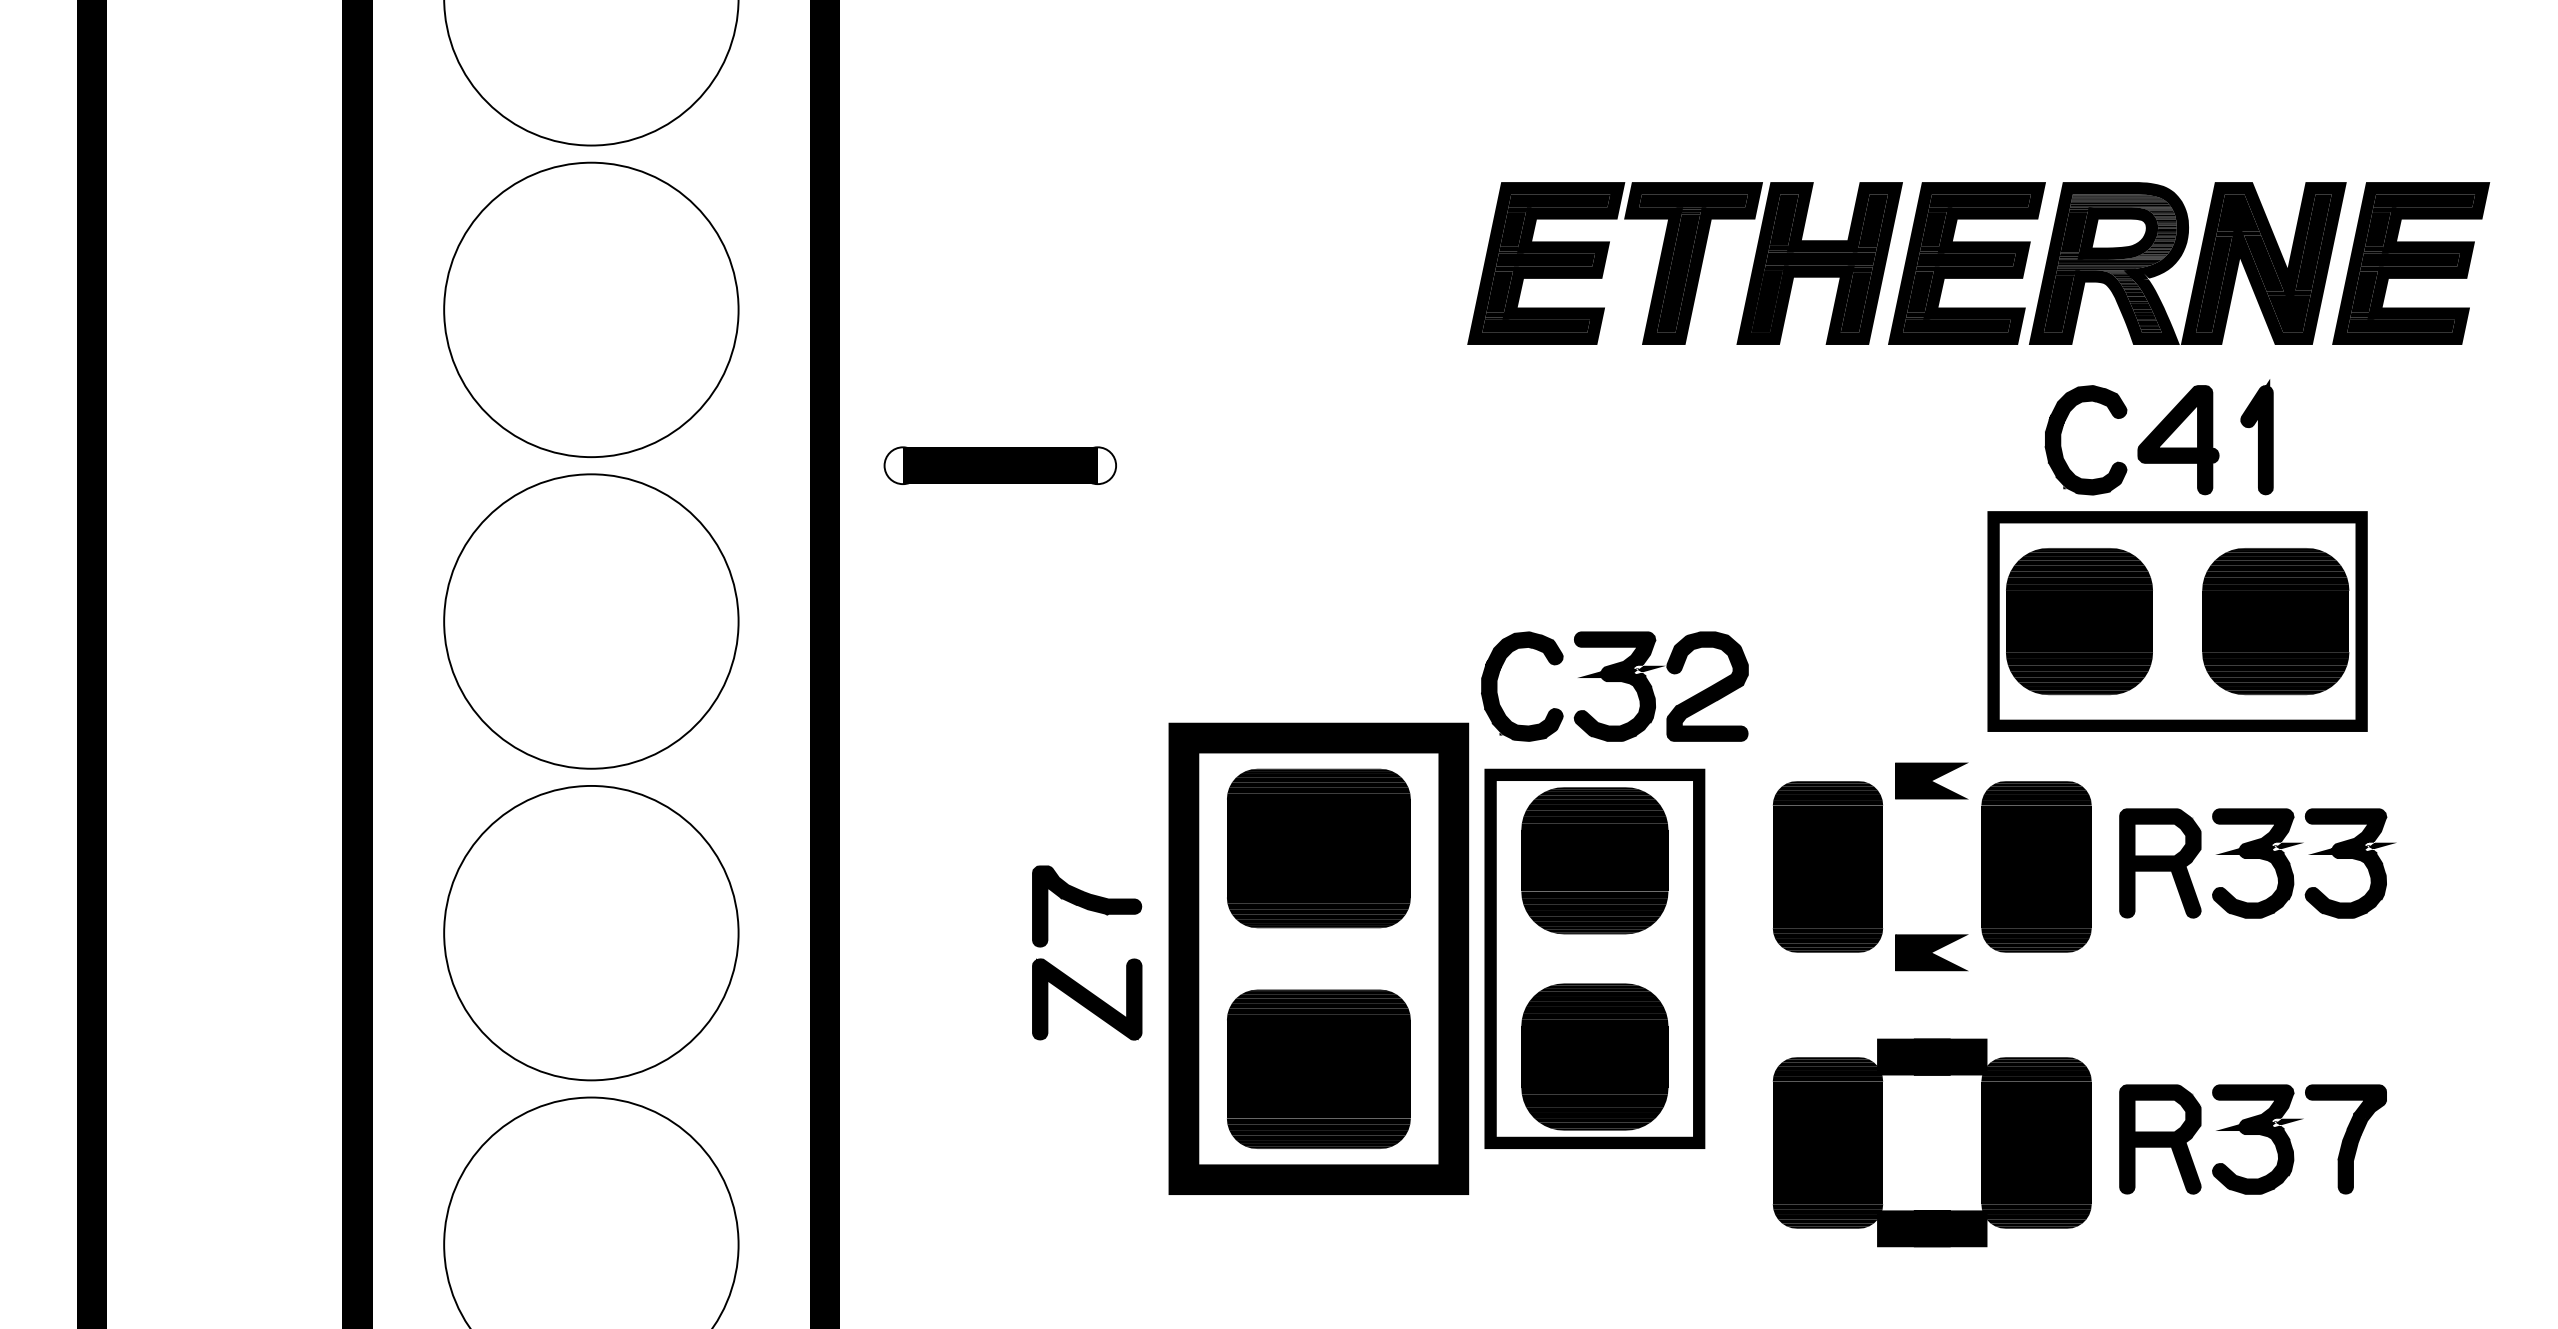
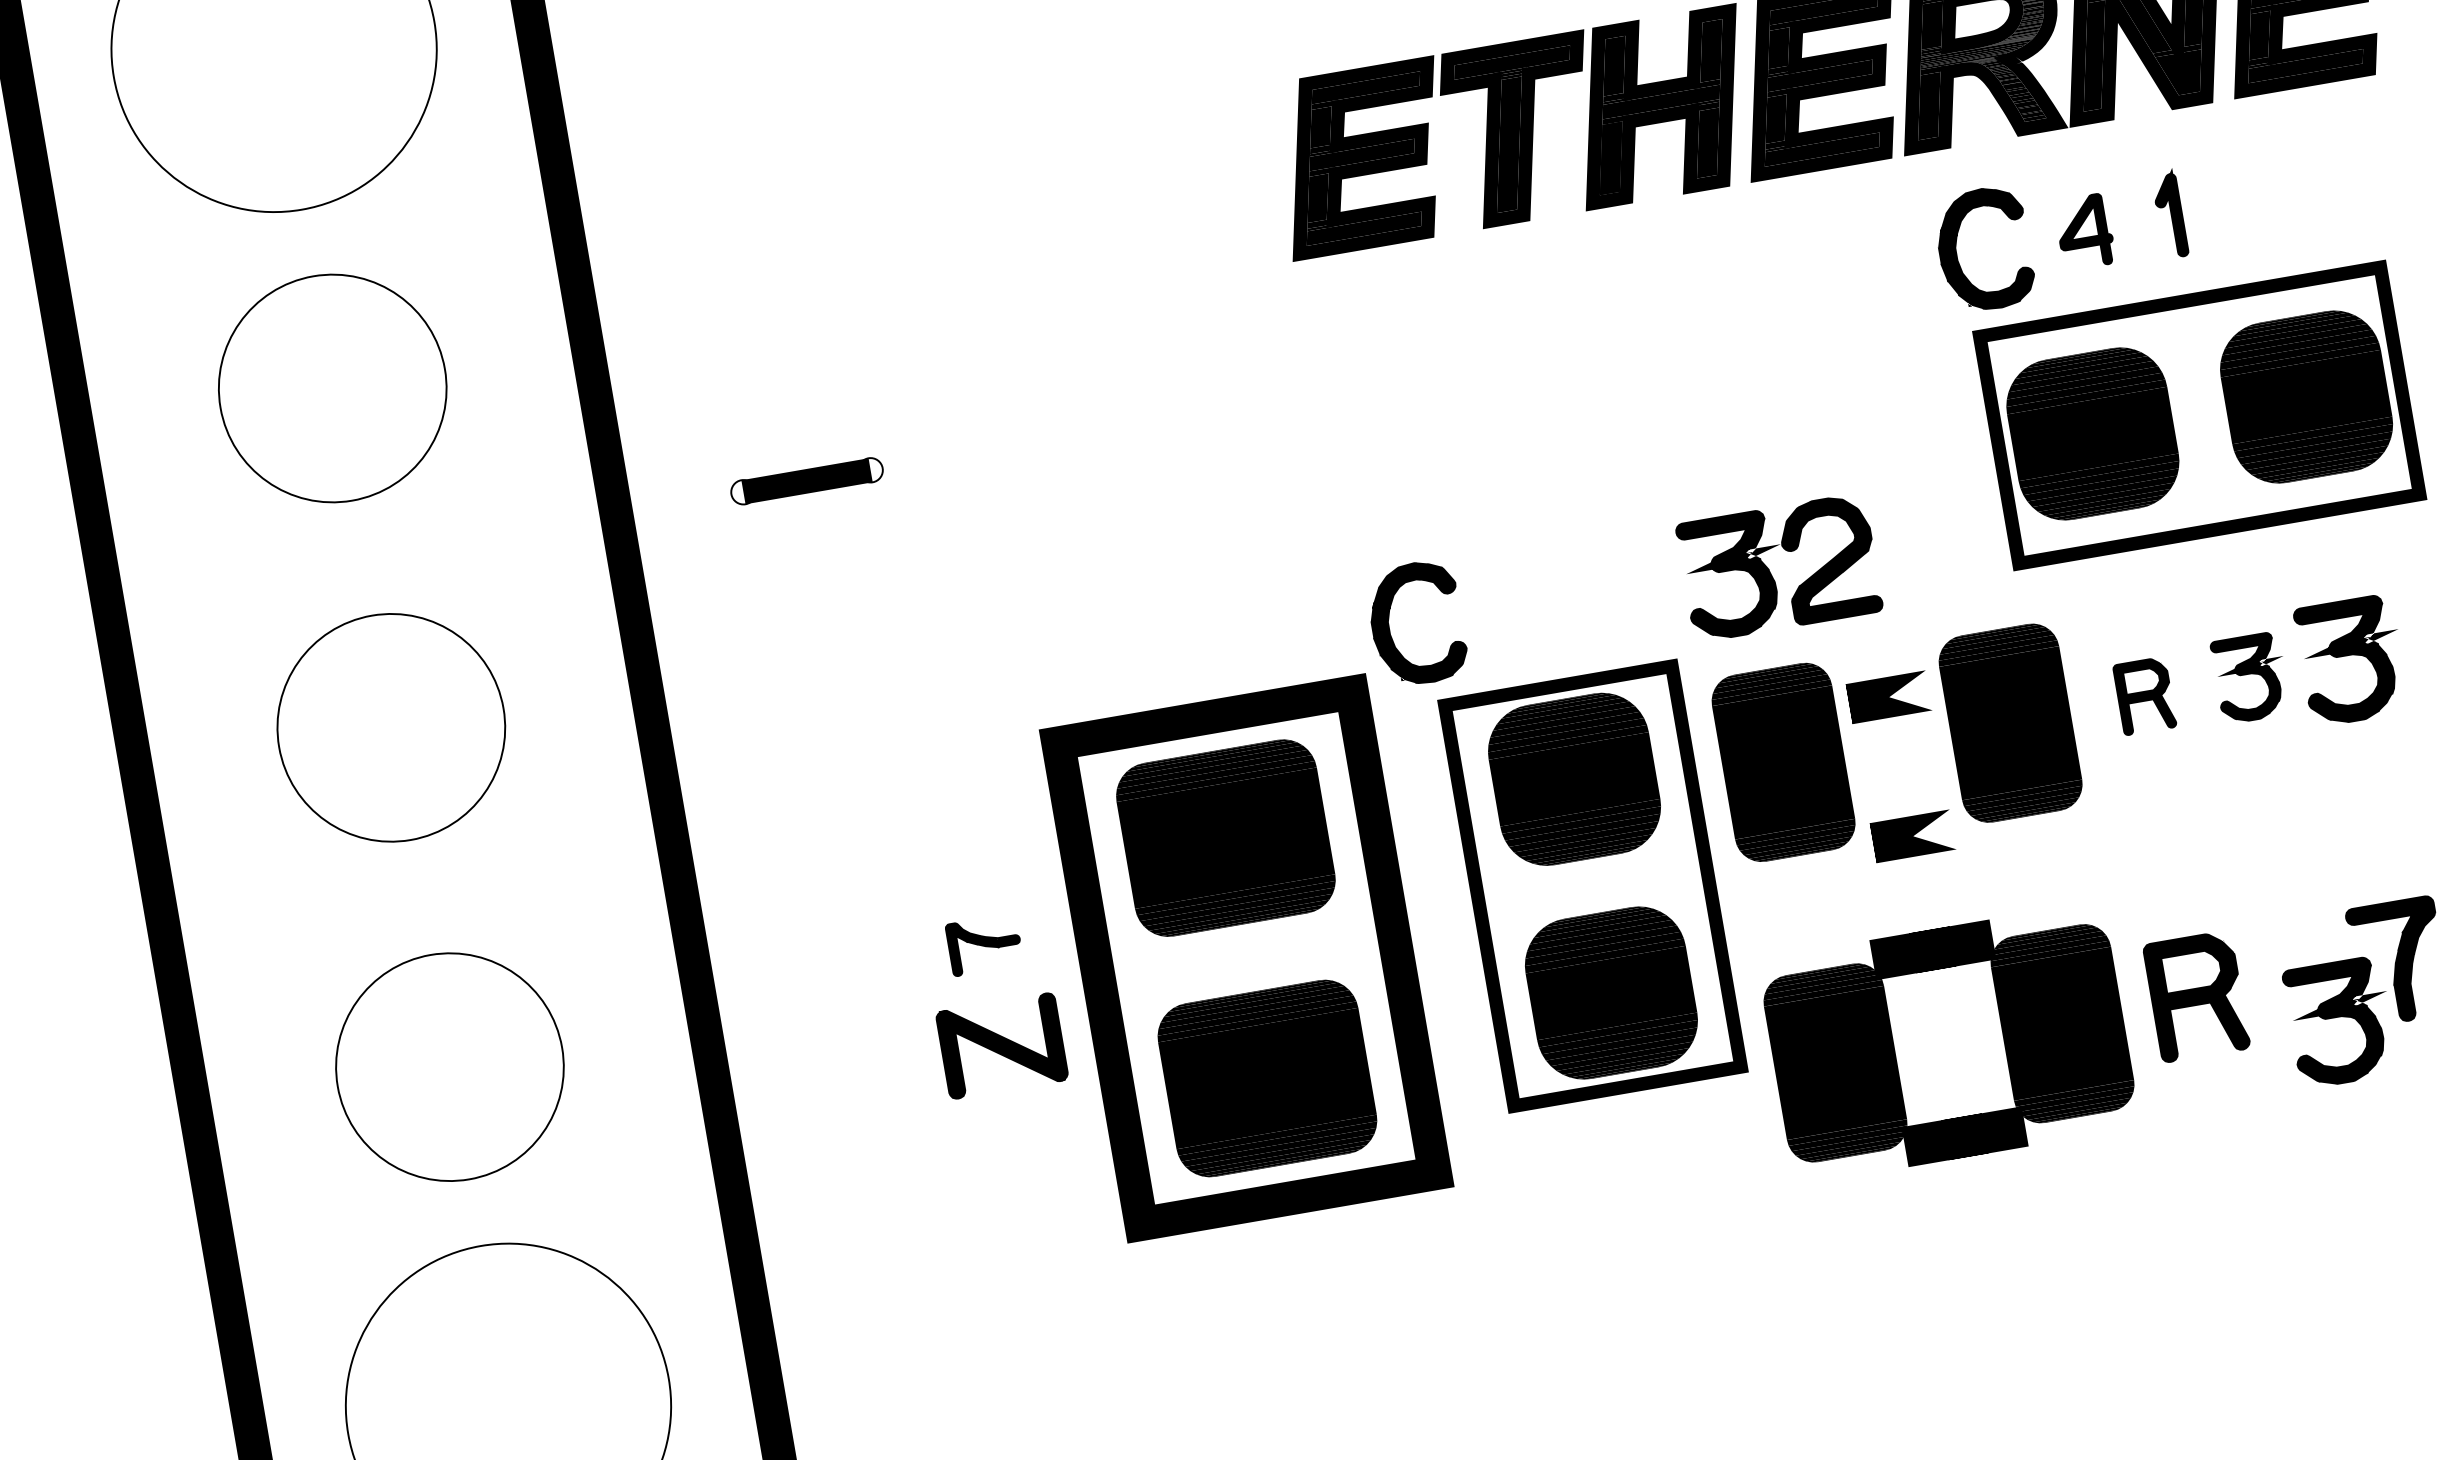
part: (591, 309) -> (332, 388), size x0.7
part: (2256, 437) -> (2169, 214), size x0.7
part: (2178, 440) -> (2084, 232), size x0.6
part: (999, 465) -> (806, 481), size x0.6
part: (591, 621) -> (391, 727), size x0.7
part: (2177, 621) -> (2199, 415), moved
part: (1652, 686) -> (1769, 569), moved
part: (1931, 780) -> (1888, 696), moved
part: (2160, 863) -> (2144, 696), size x0.6
part: (2257, 863) -> (2250, 677), size x0.7
part: (1087, 906) -> (984, 944), size x0.6
part: (591, 933) -> (450, 1067), size x0.7
part: (1594, 958) -> (1592, 885), moved
part: (2257, 1139) -> (2340, 1022), moved

